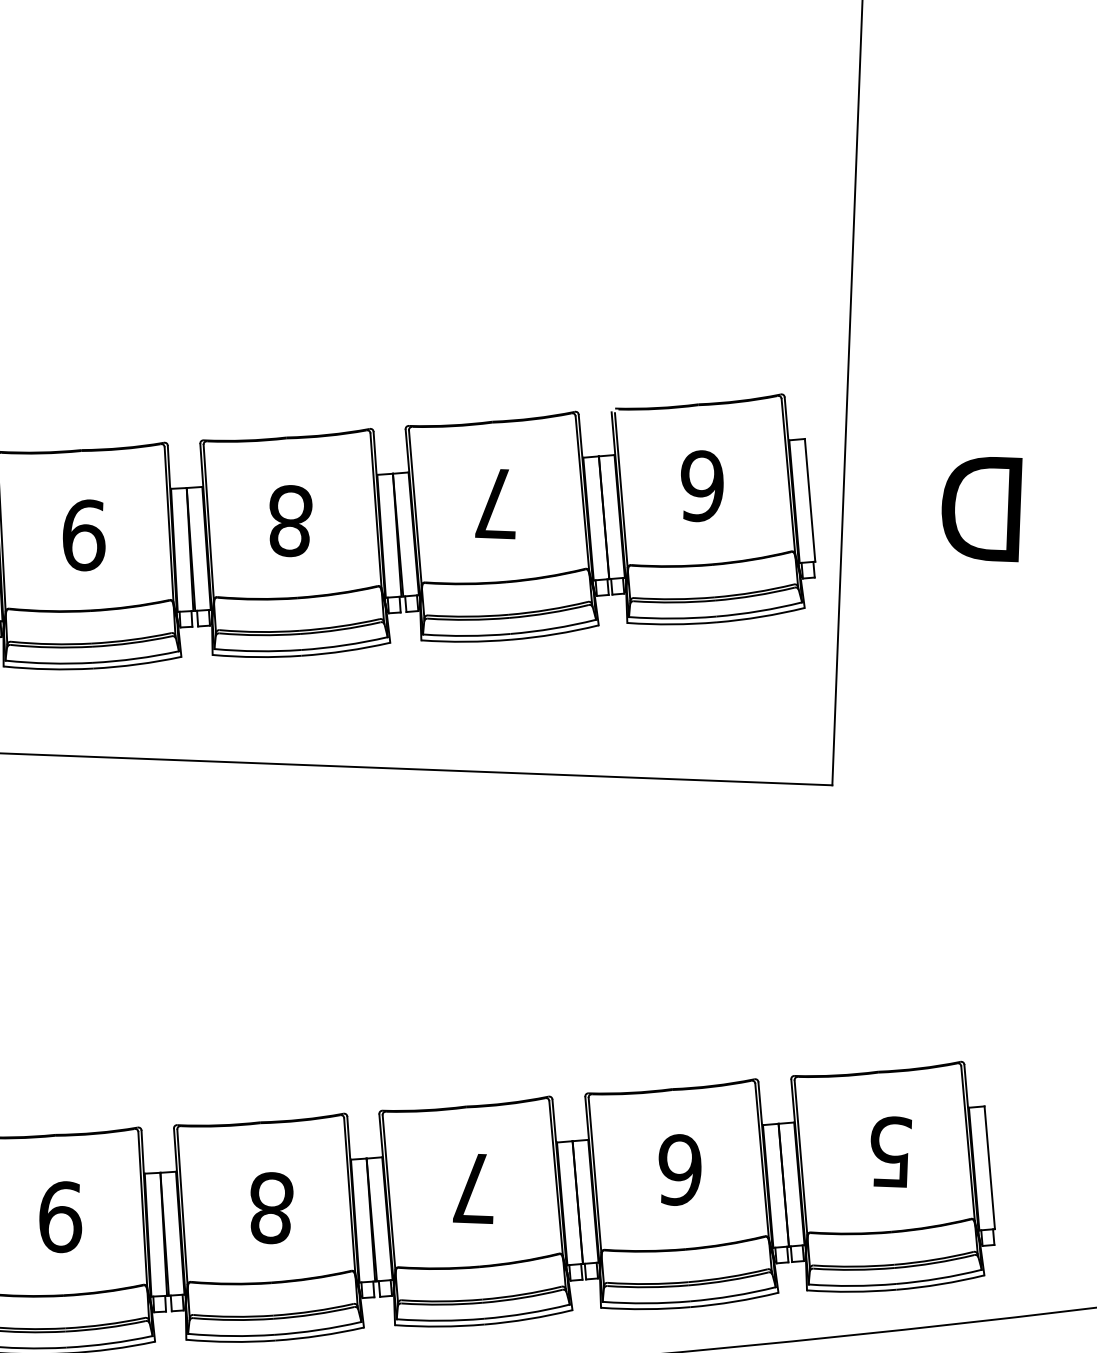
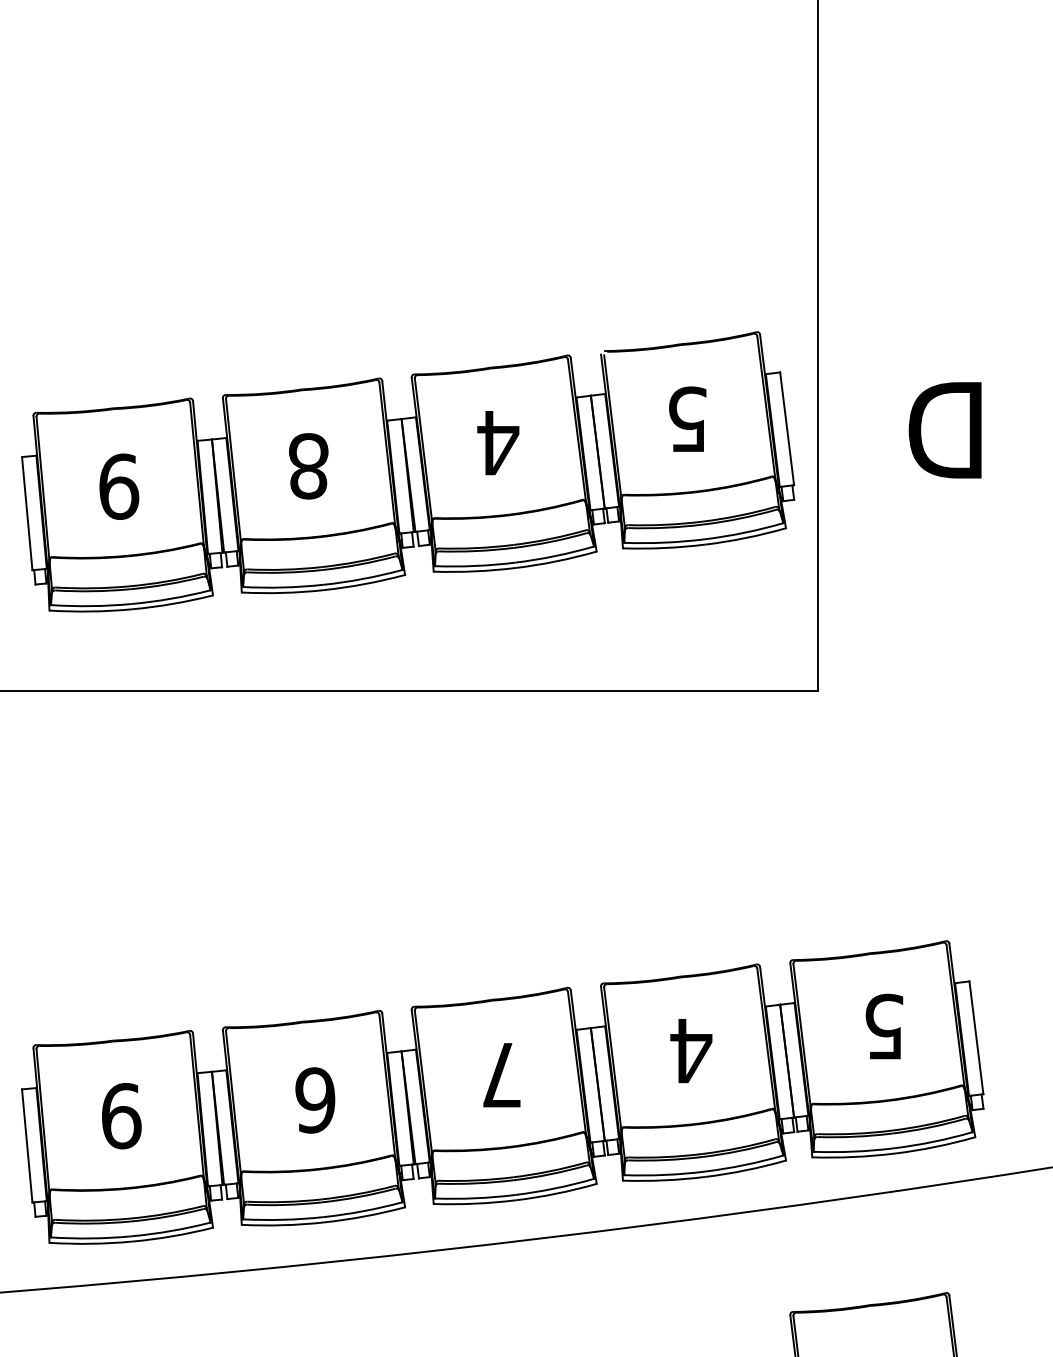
text: (701, 486) -> (686, 419), 6 -> 5
text: (496, 504) -> (498, 443), 7 -> 4
text: (680, 1169) -> (691, 1050), 6 -> 4
text: (271, 1208) -> (315, 1100), 8 -> 6

